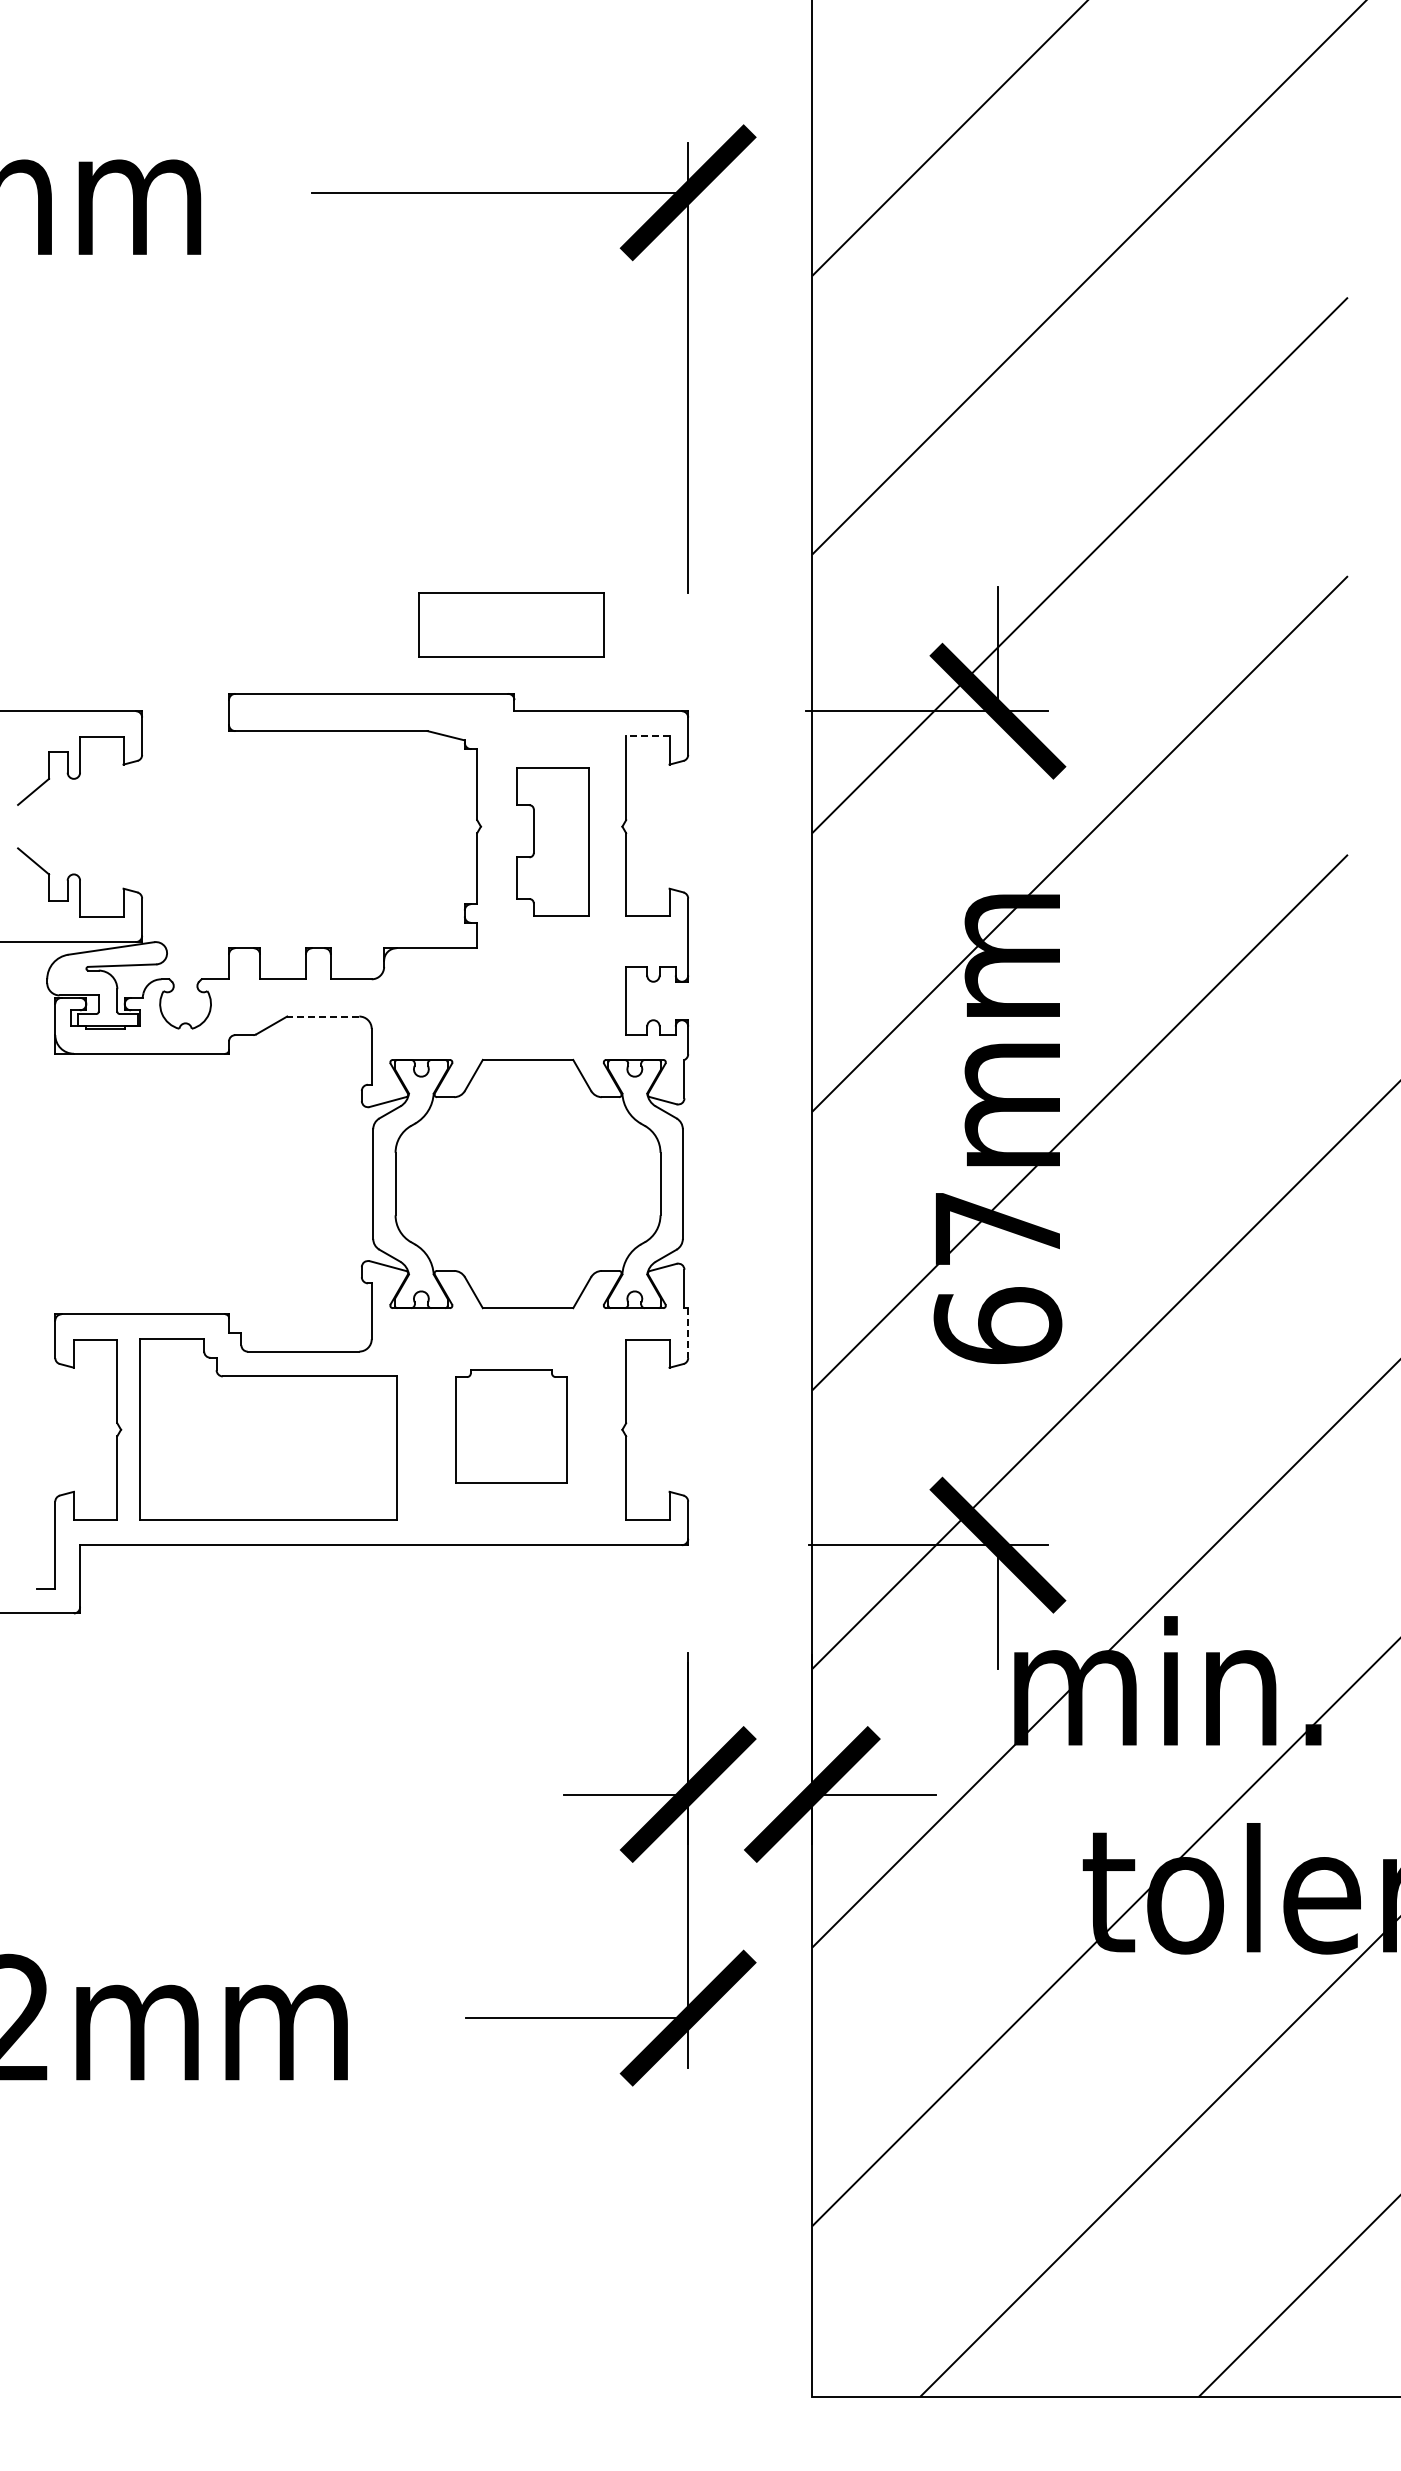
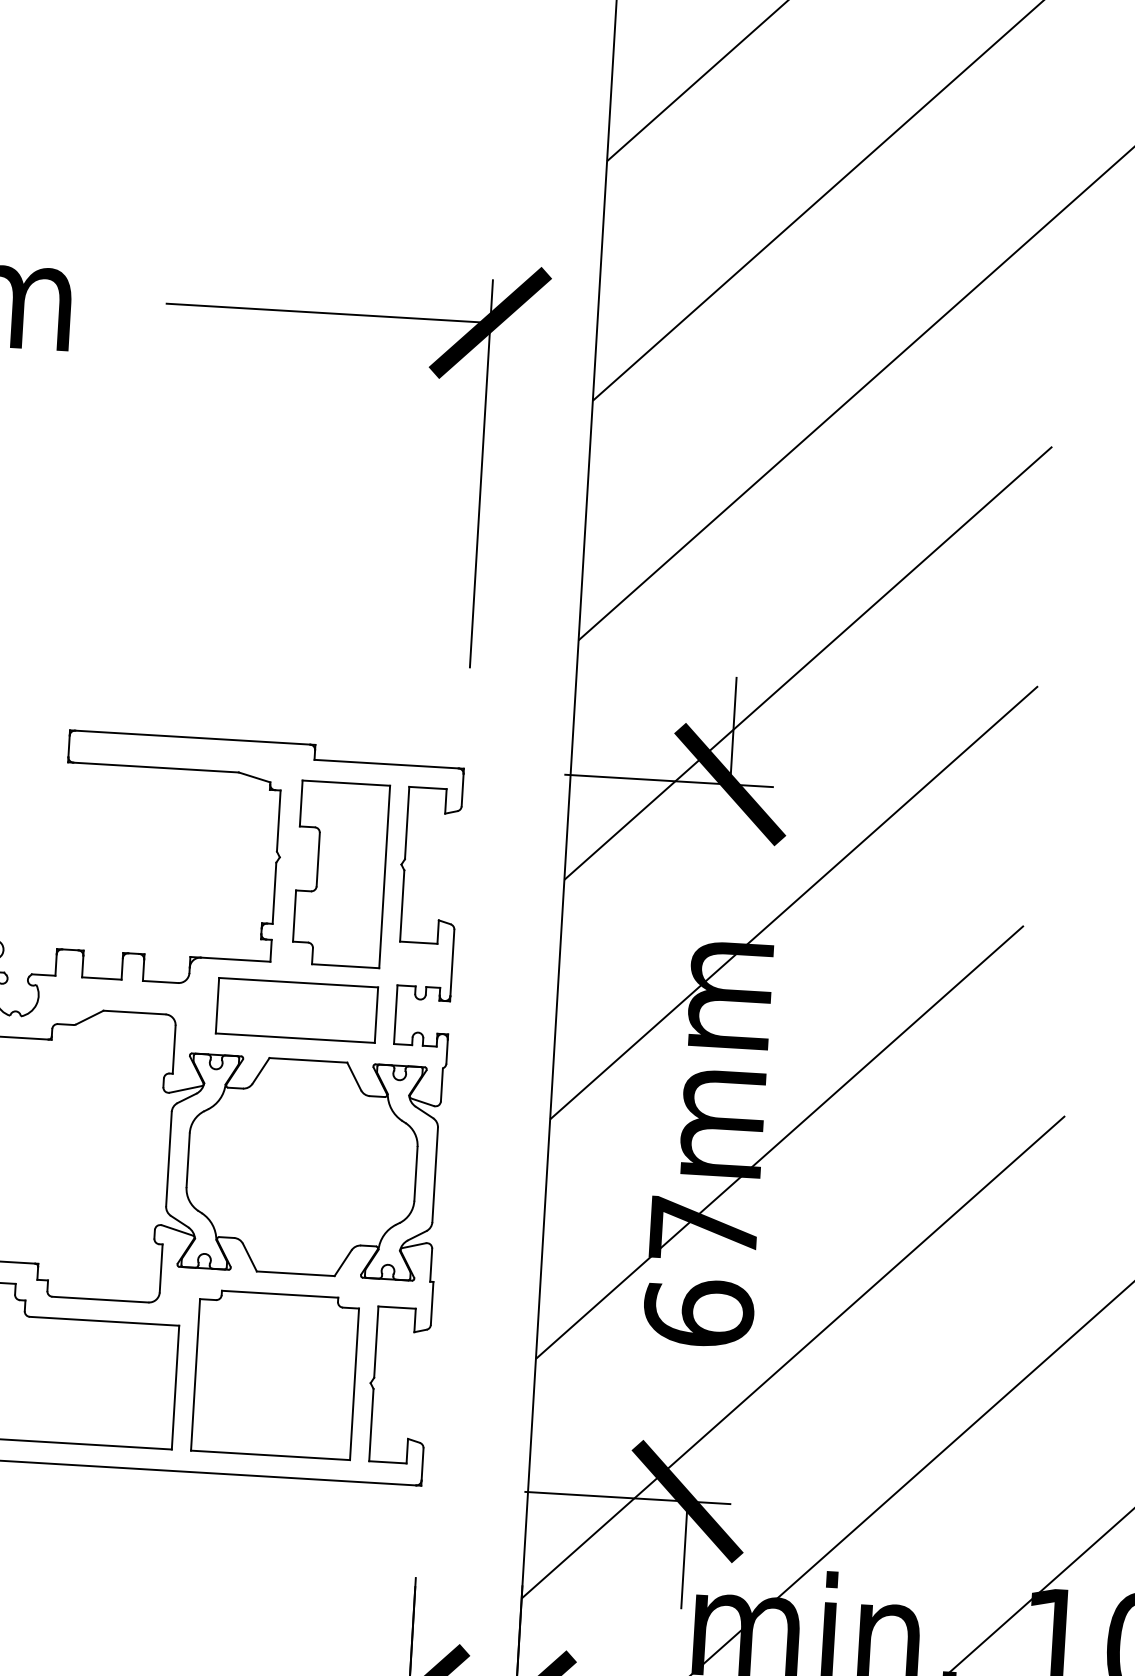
part: (511, 624) -> (297, 1010), moved
line: (647, 736) -> (427, 788), dashed -> solid
part: (552, 841) -> (340, 873), size x1.43
line: (322, 1016) -> (133, 1012), dashed -> solid
line: (688, 1333) -> (432, 1303), dashed -> solid
part: (511, 1426) -> (275, 1374), size x1.67

